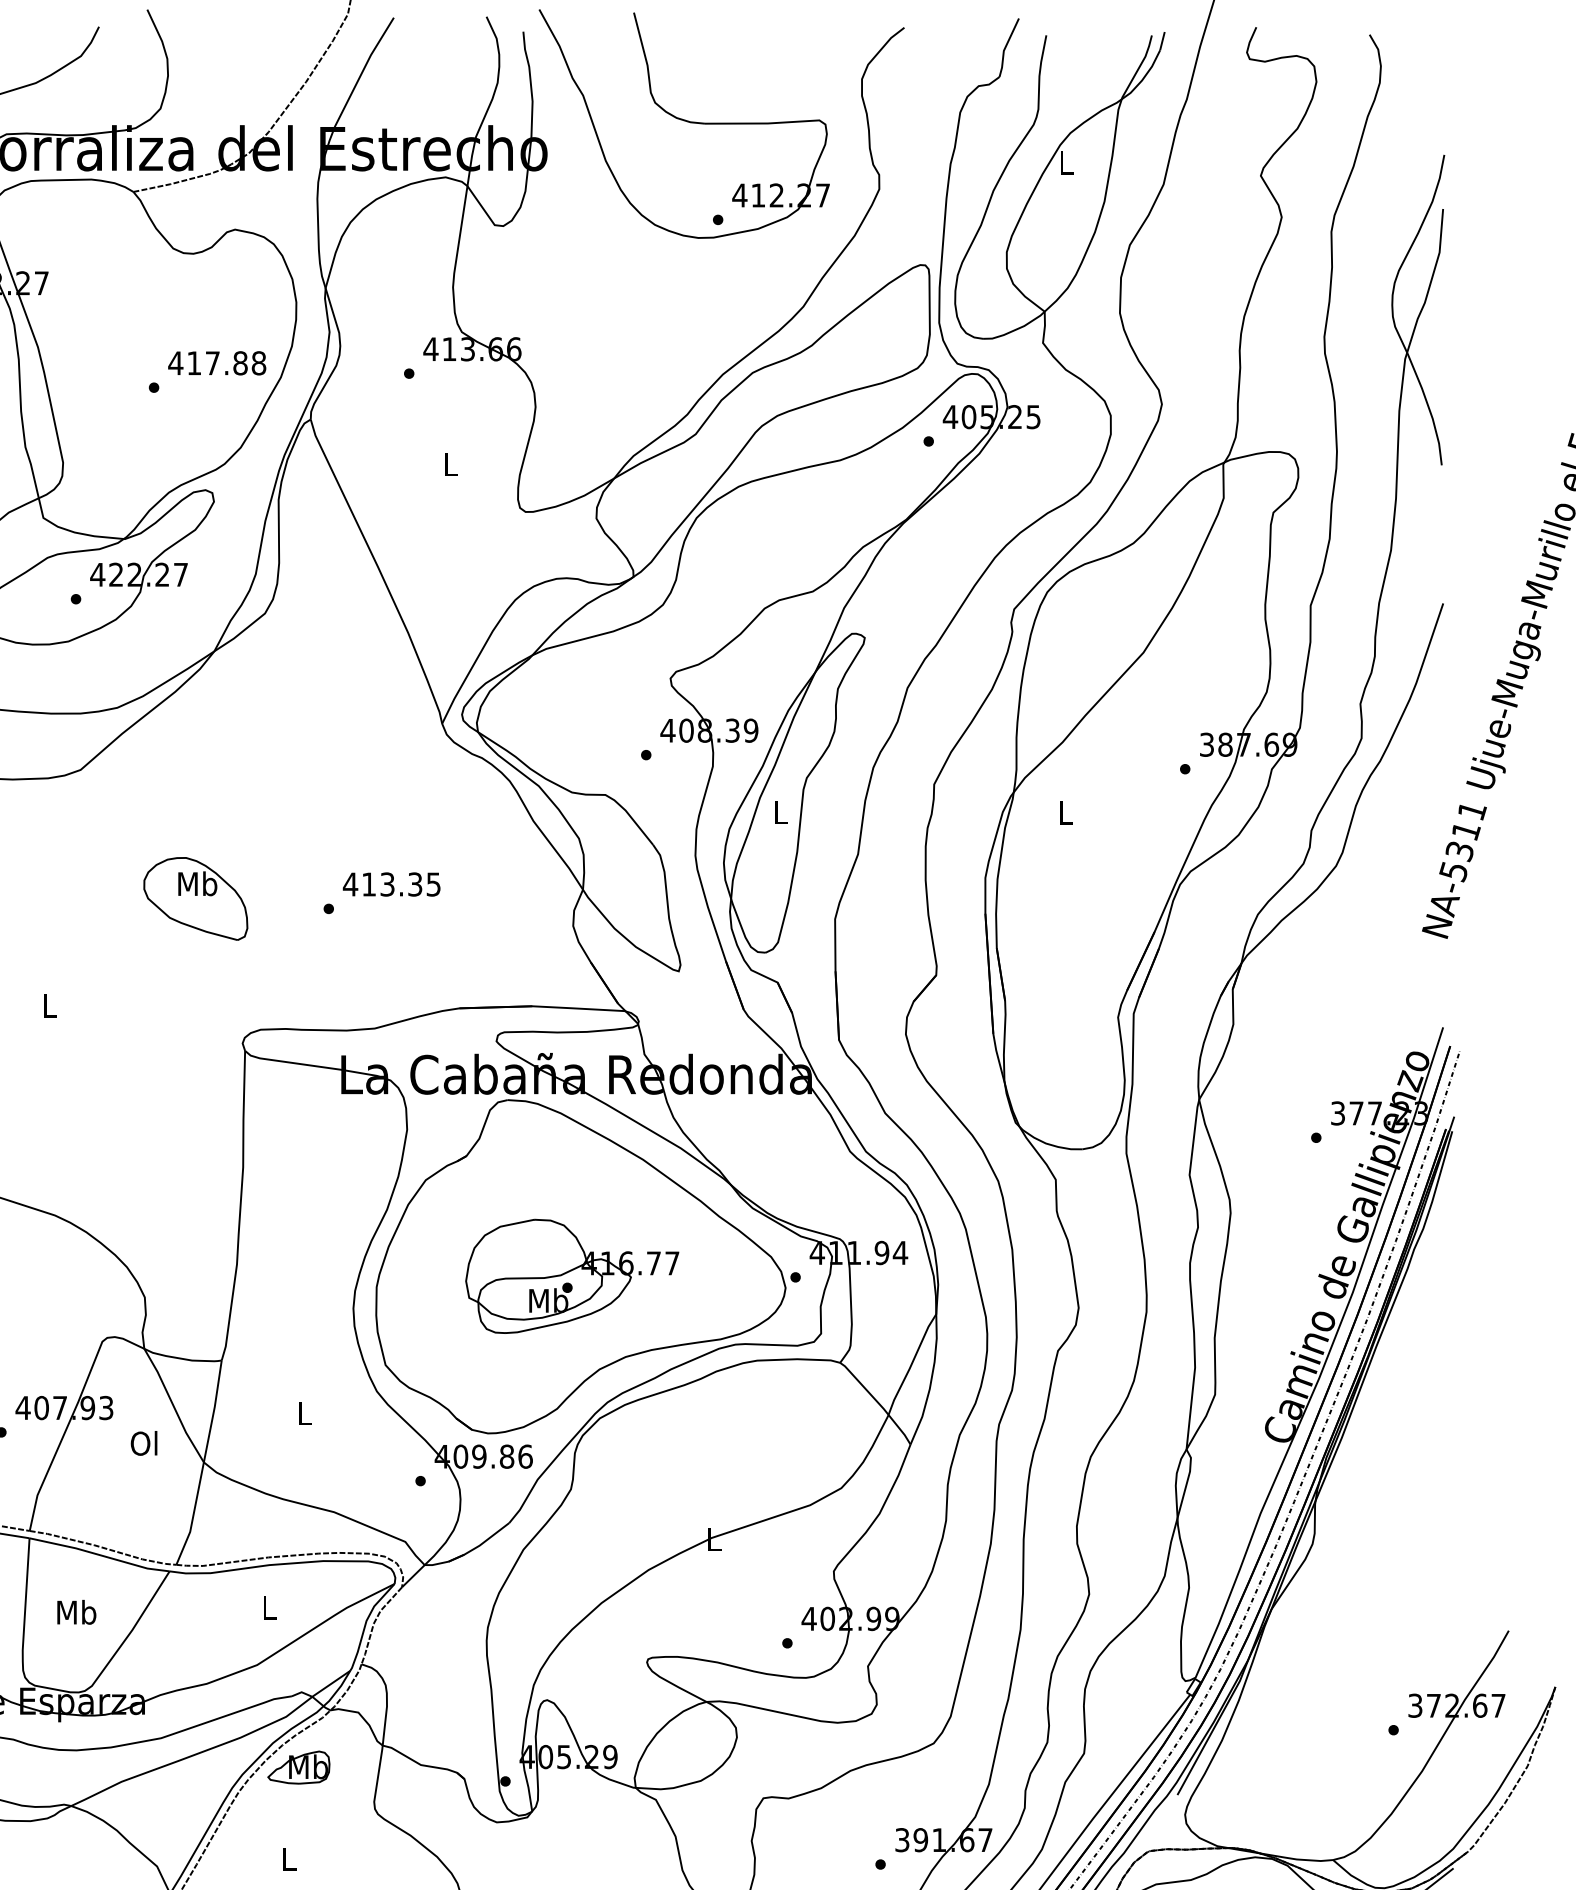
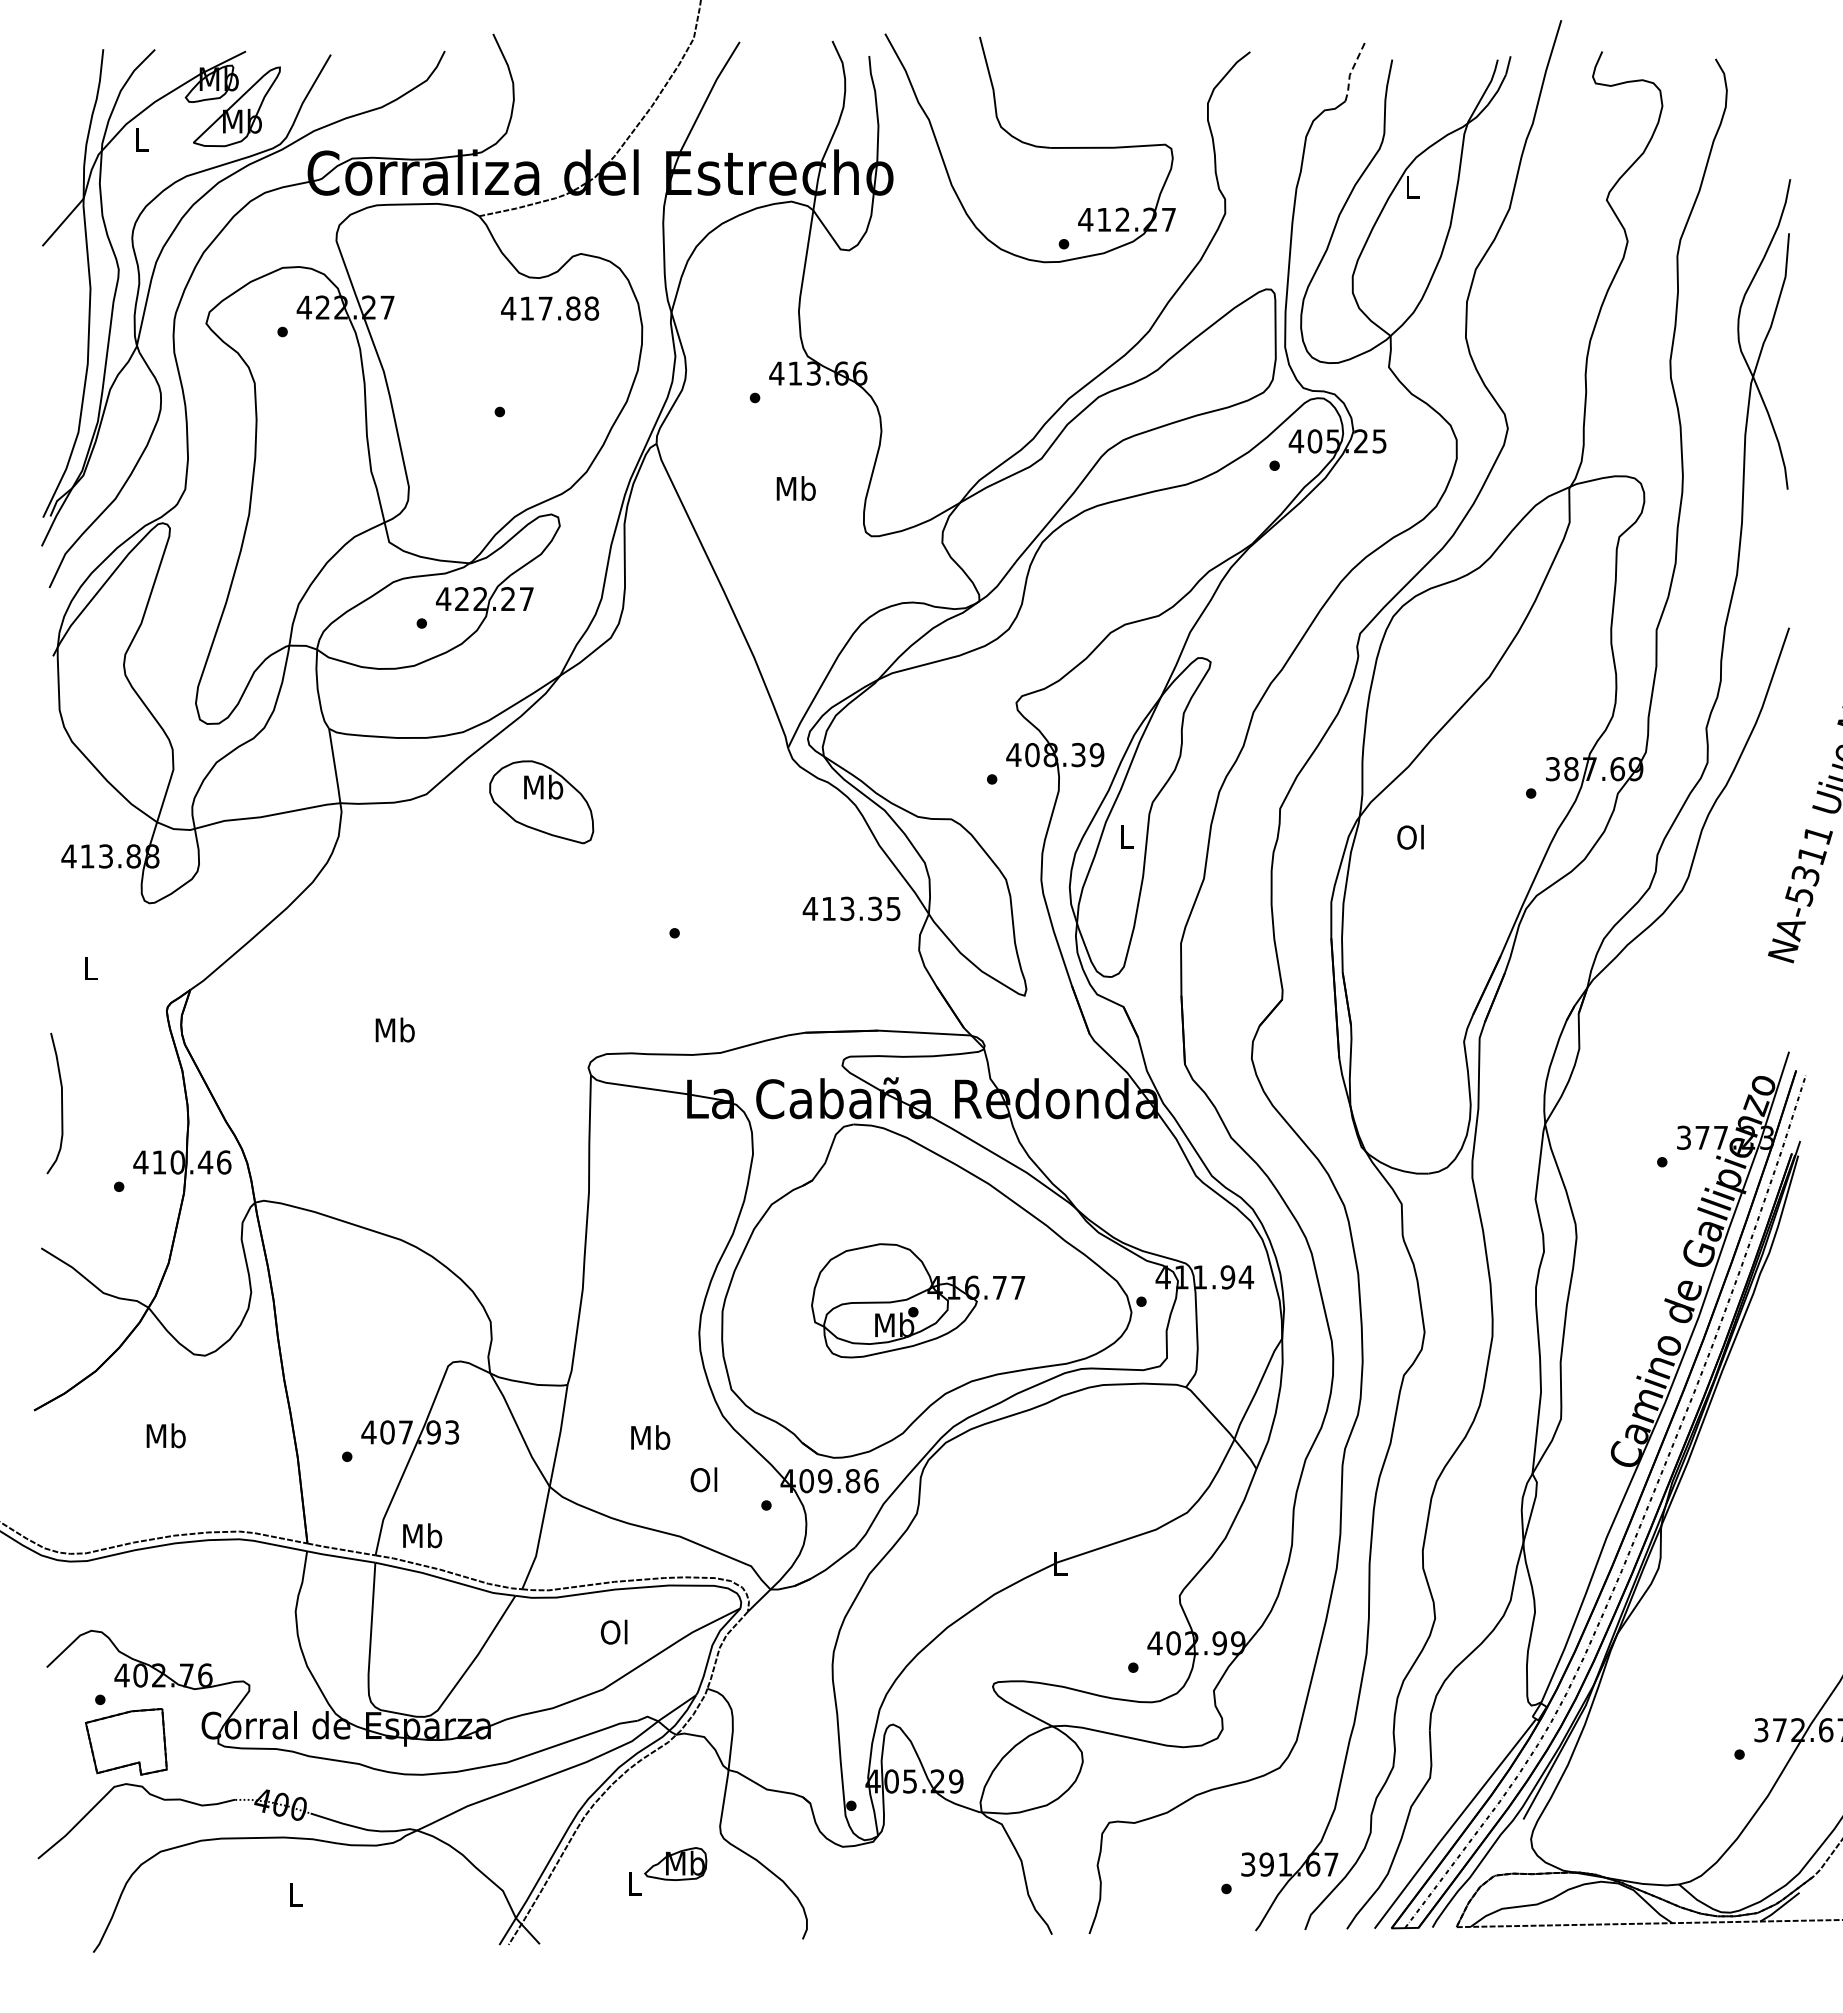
line: (1005, 47) -> (1351, 71), solid -> dashed
text: (217, 363) -> (550, 308), moved
text: (449, 464) -> (795, 488), L -> Mb
text: (1064, 812) -> (1410, 836), L -> Ol
text: (391, 884) -> (851, 908), moved
part: (195, 899) -> (541, 802), moved
text: (48, 1005) -> (394, 1029), L -> Mb
text: (304, 1413) -> (650, 1437), L -> Mb
text: (143, 1443) -> (703, 1479), moved
text: (267, 1607) -> (613, 1631), L -> Ol
text: (76, 1612) -> (422, 1535), moved
part: (298, 1767) -> (675, 1863), moved

